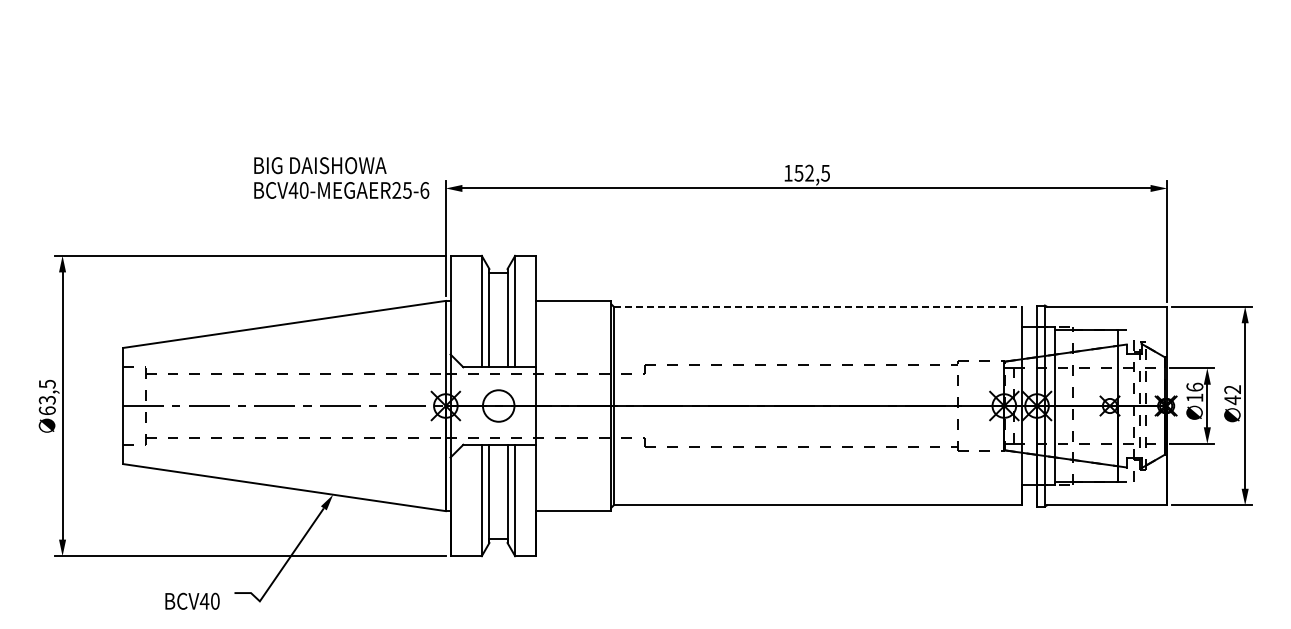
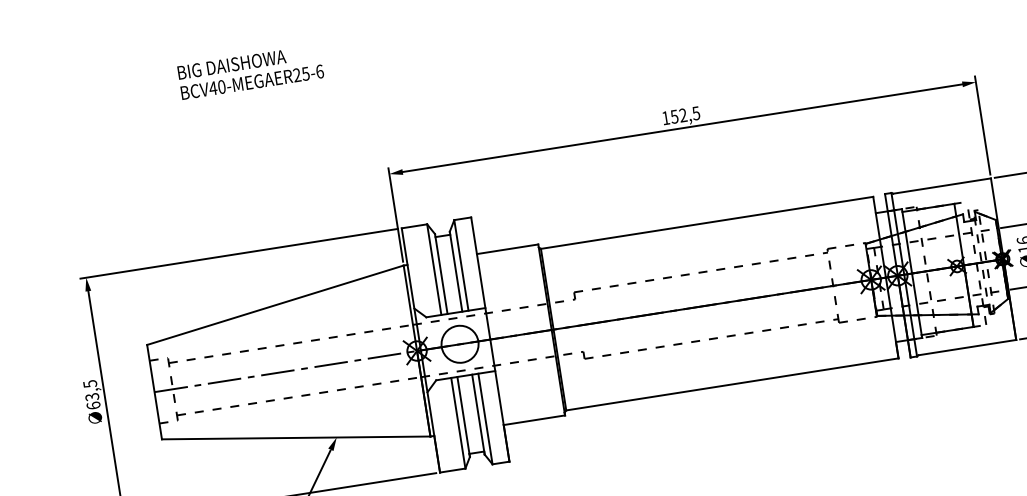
text: (341, 177) -> (250, 71), moved
line: (818, 306) -> (707, 222), dashed -> solid
circle: (498, 405) -> (459, 343), size x1.43

